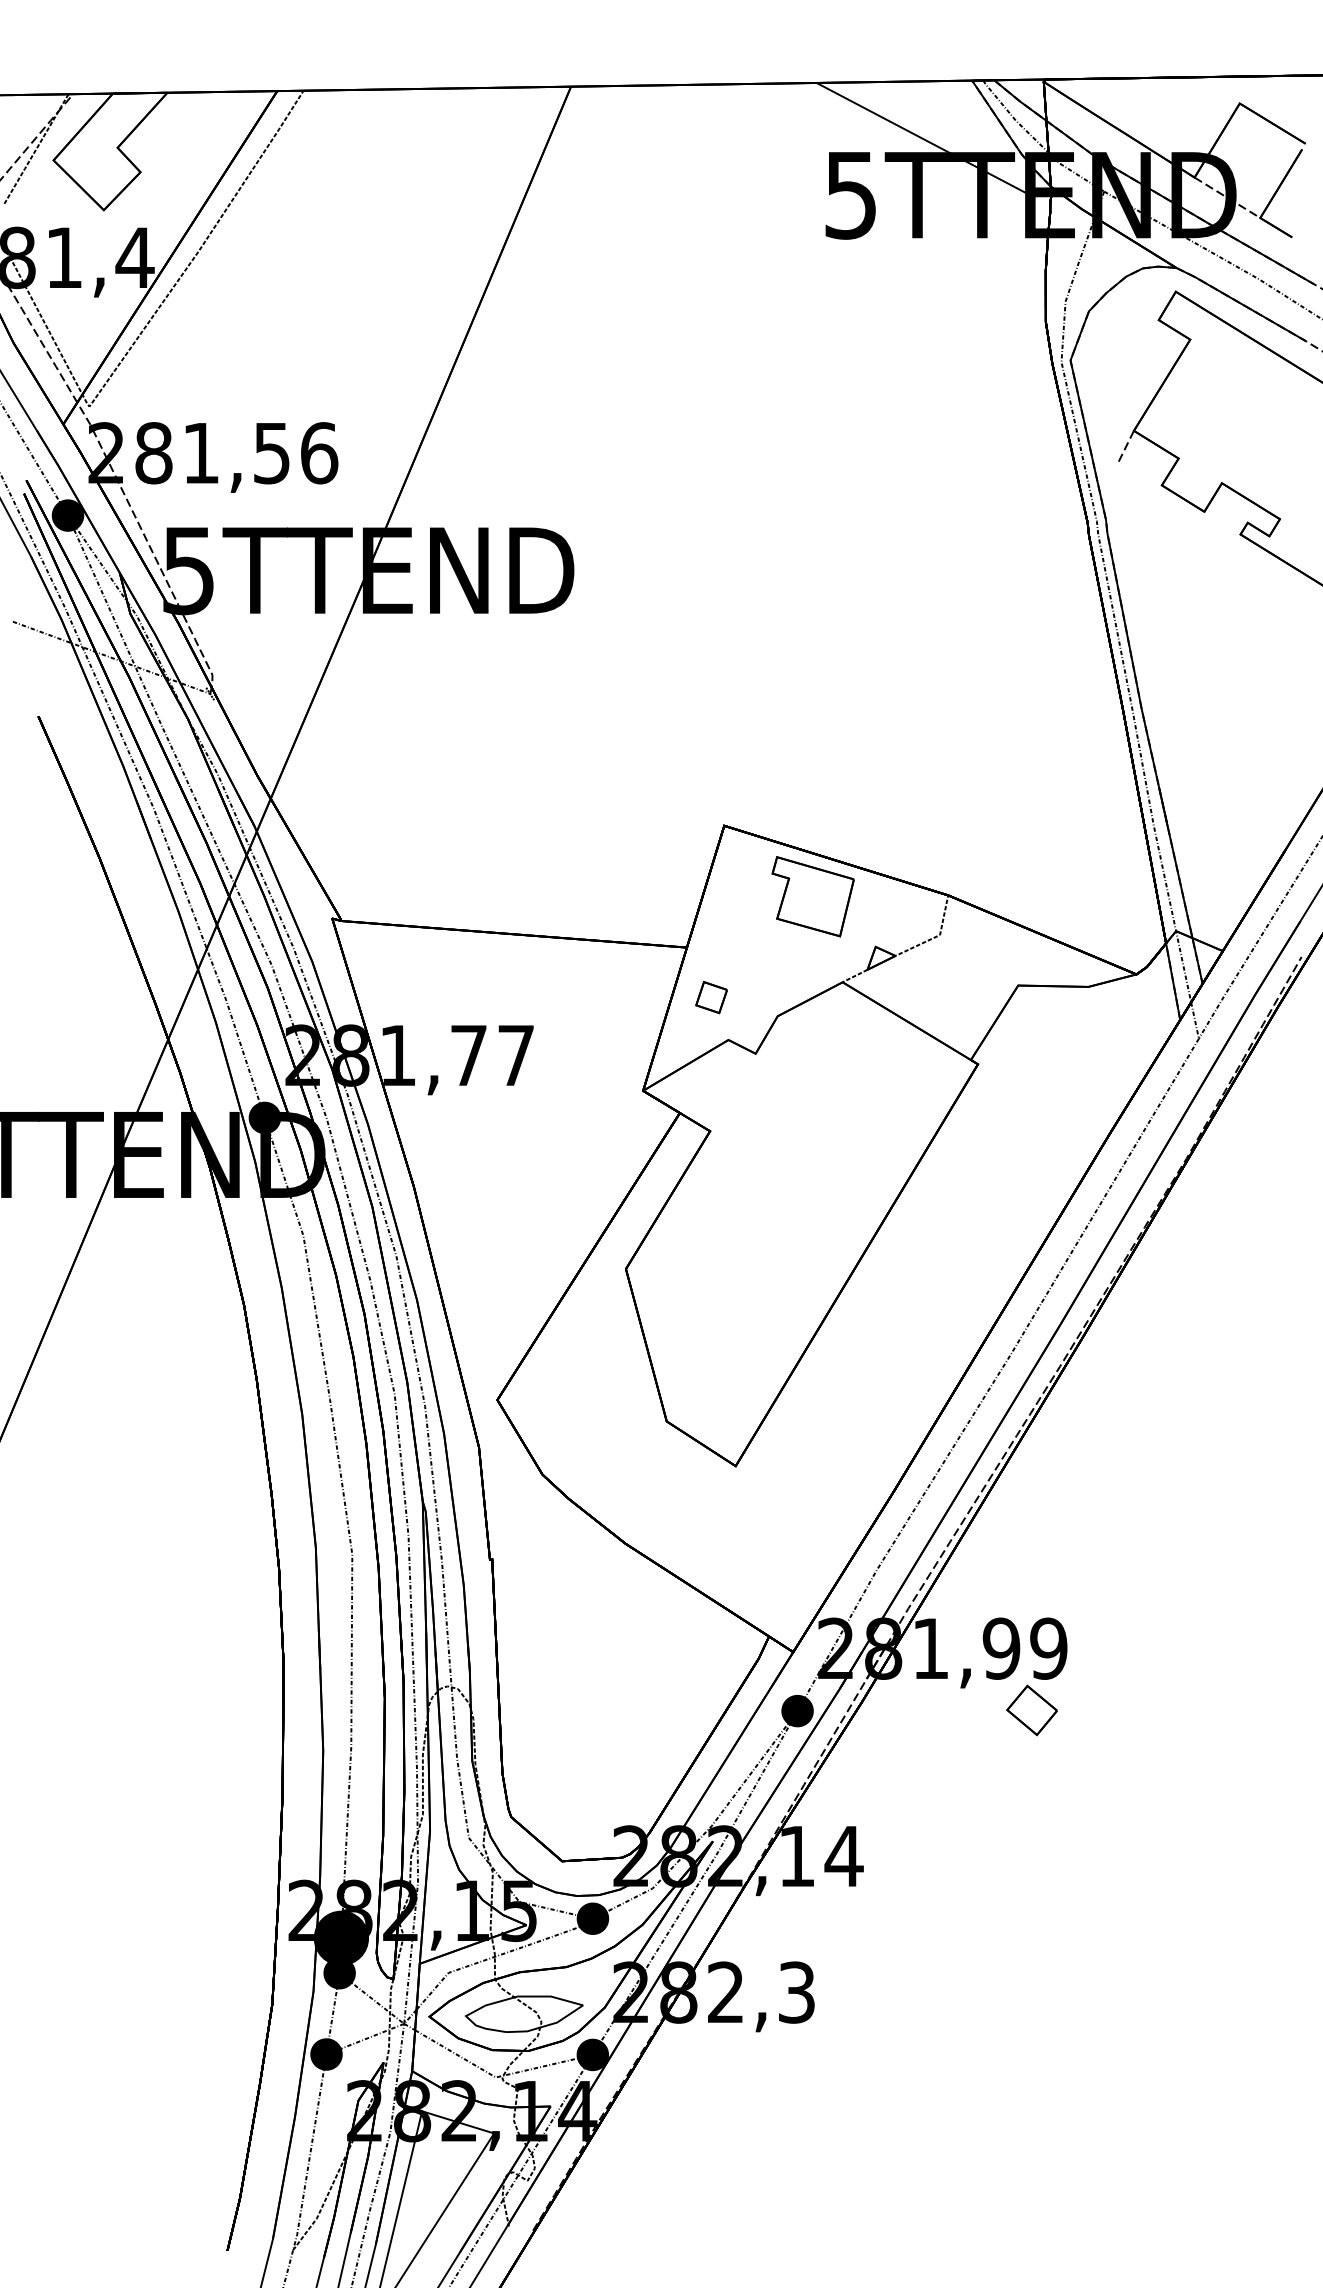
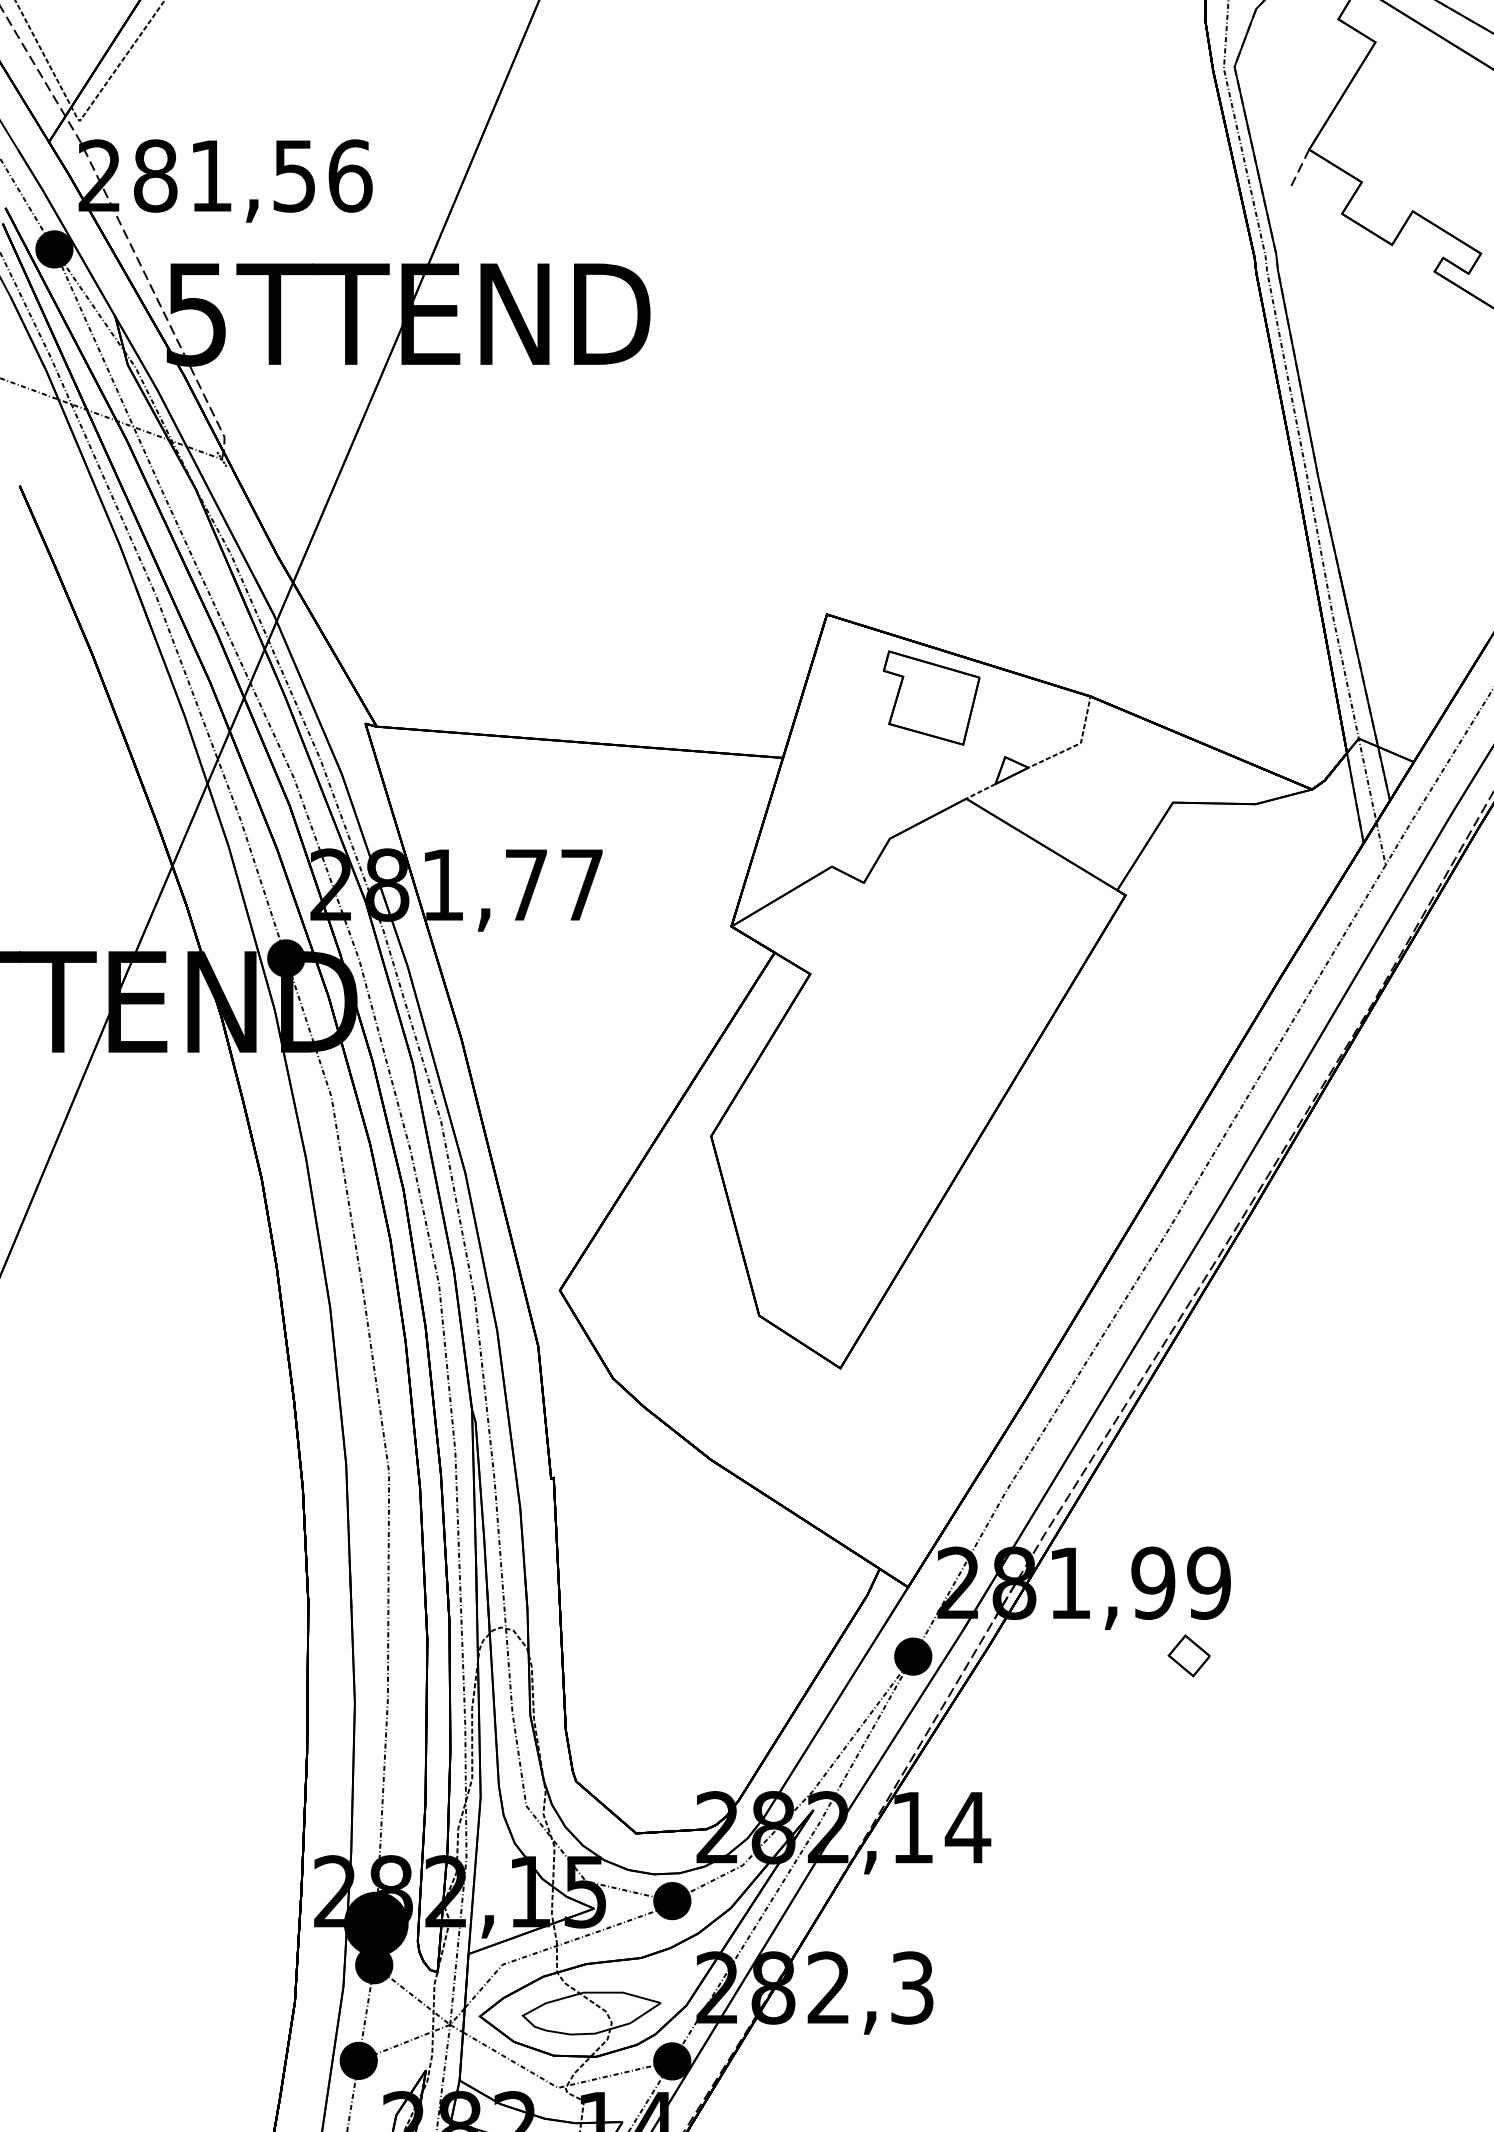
part: (711, 997) -> (811, 816), removed
part: (1031, 1710) -> (1188, 1655), size x0.7

